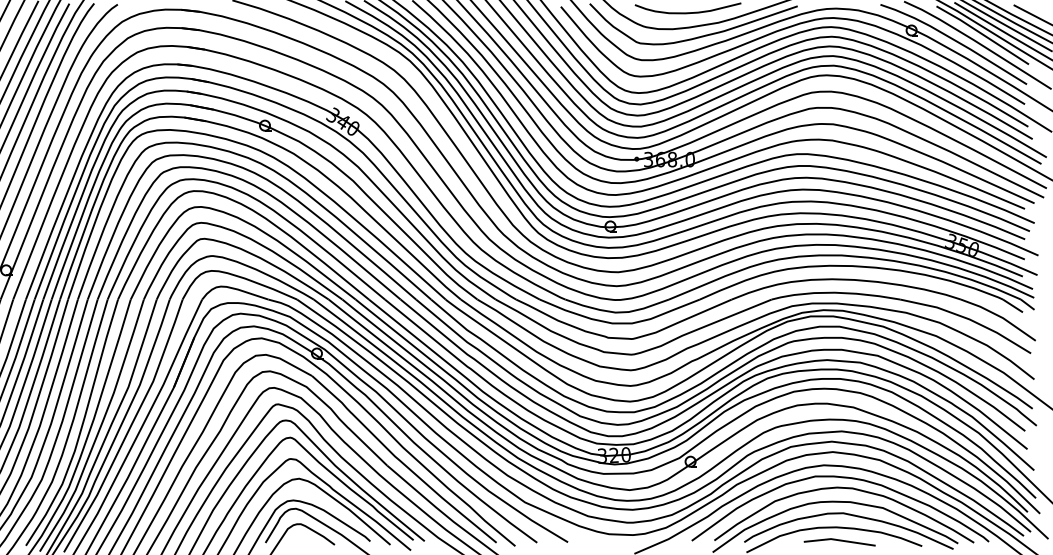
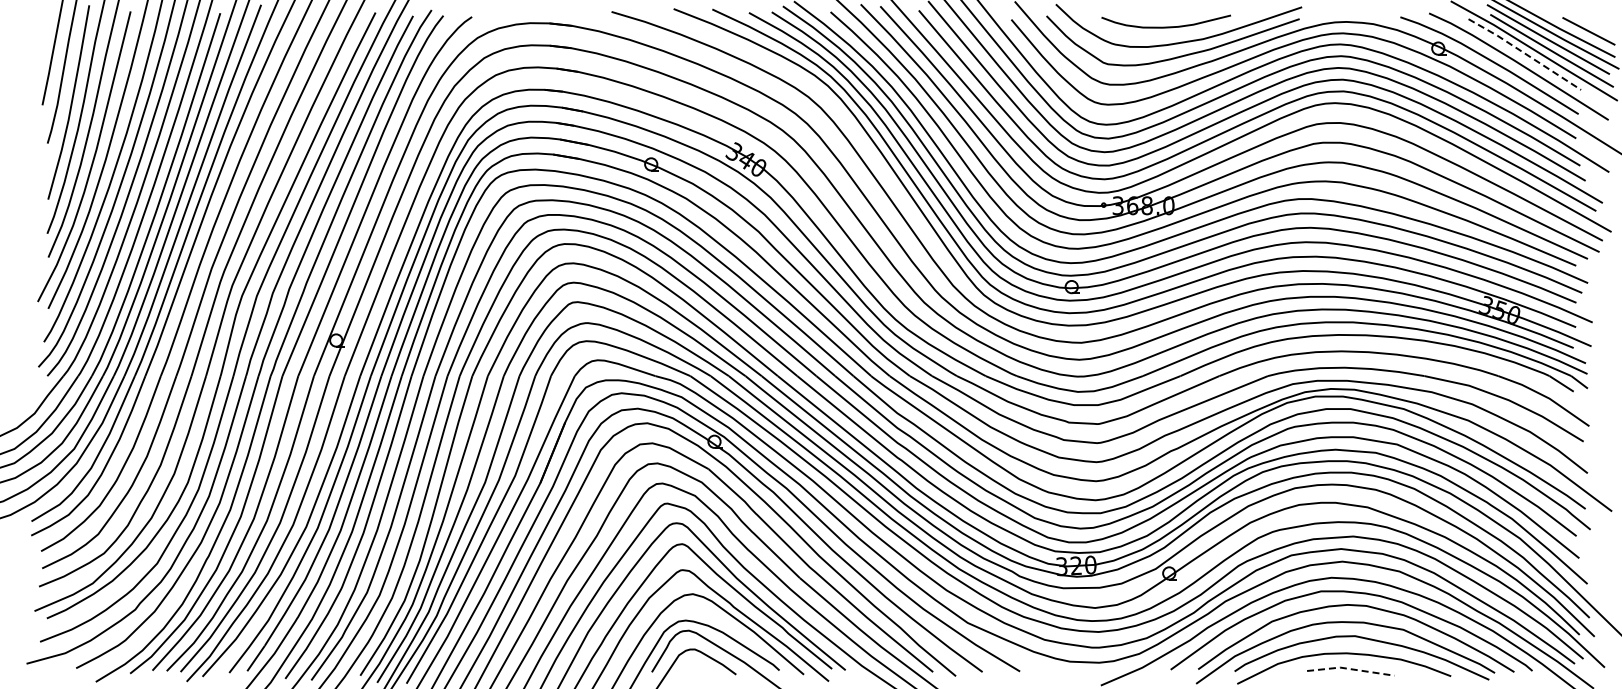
line: (983, 34) -> (1525, 53), solid -> dashed
line: (839, 540) -> (1350, 669), solid -> dashed

